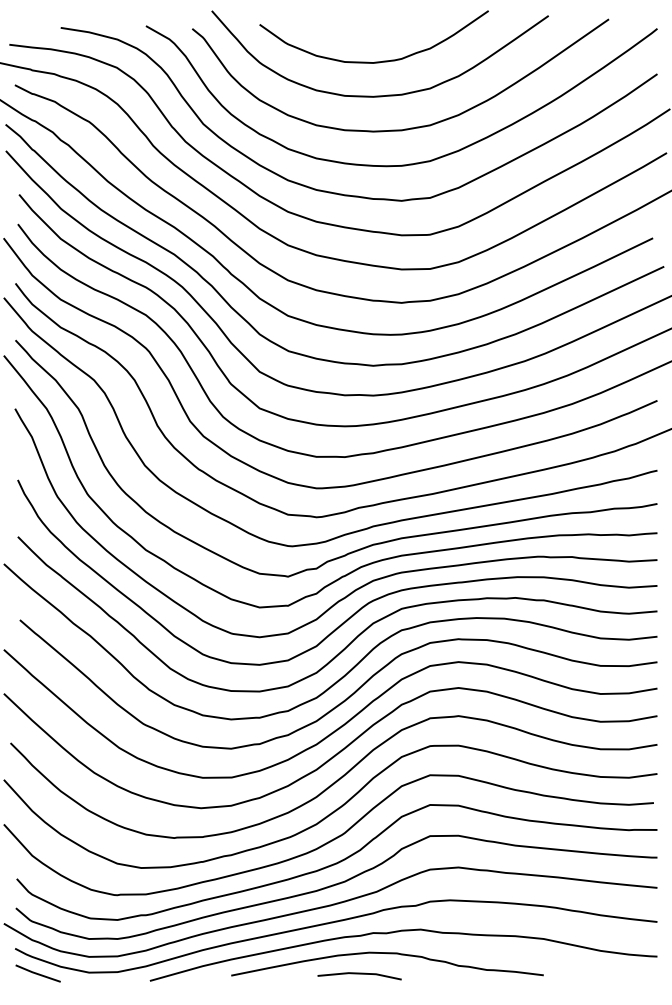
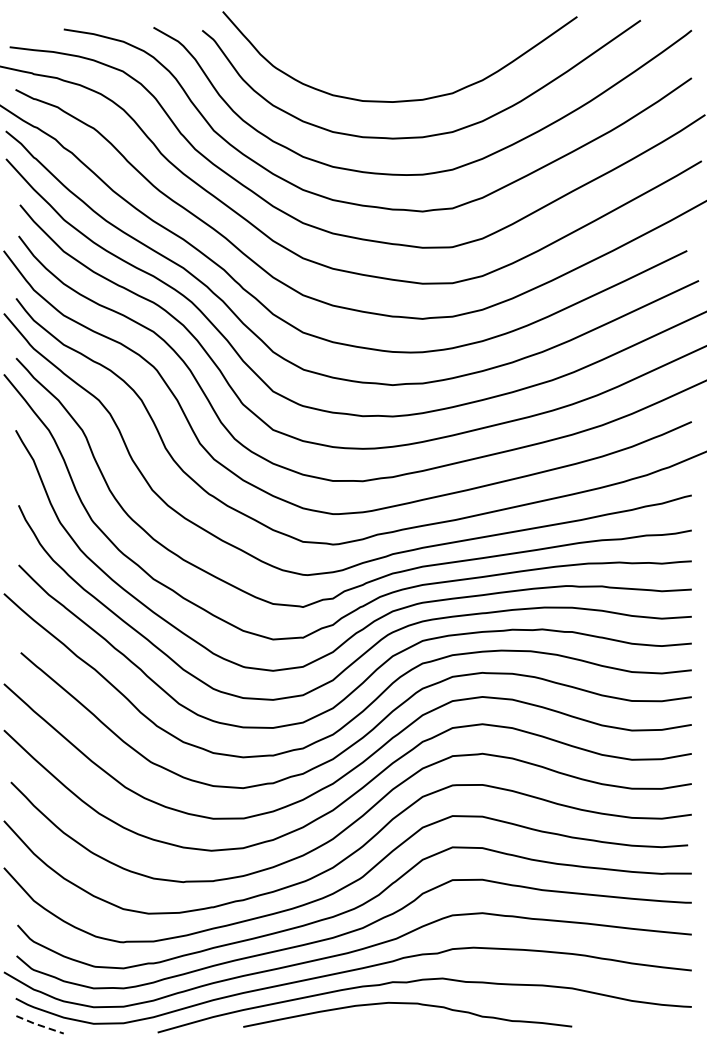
curve: (374, 61) -> (394, 64), removed
line: (37, 974) -> (39, 1025), solid -> dashed
line: (359, 974) -> (378, 1025), removed

